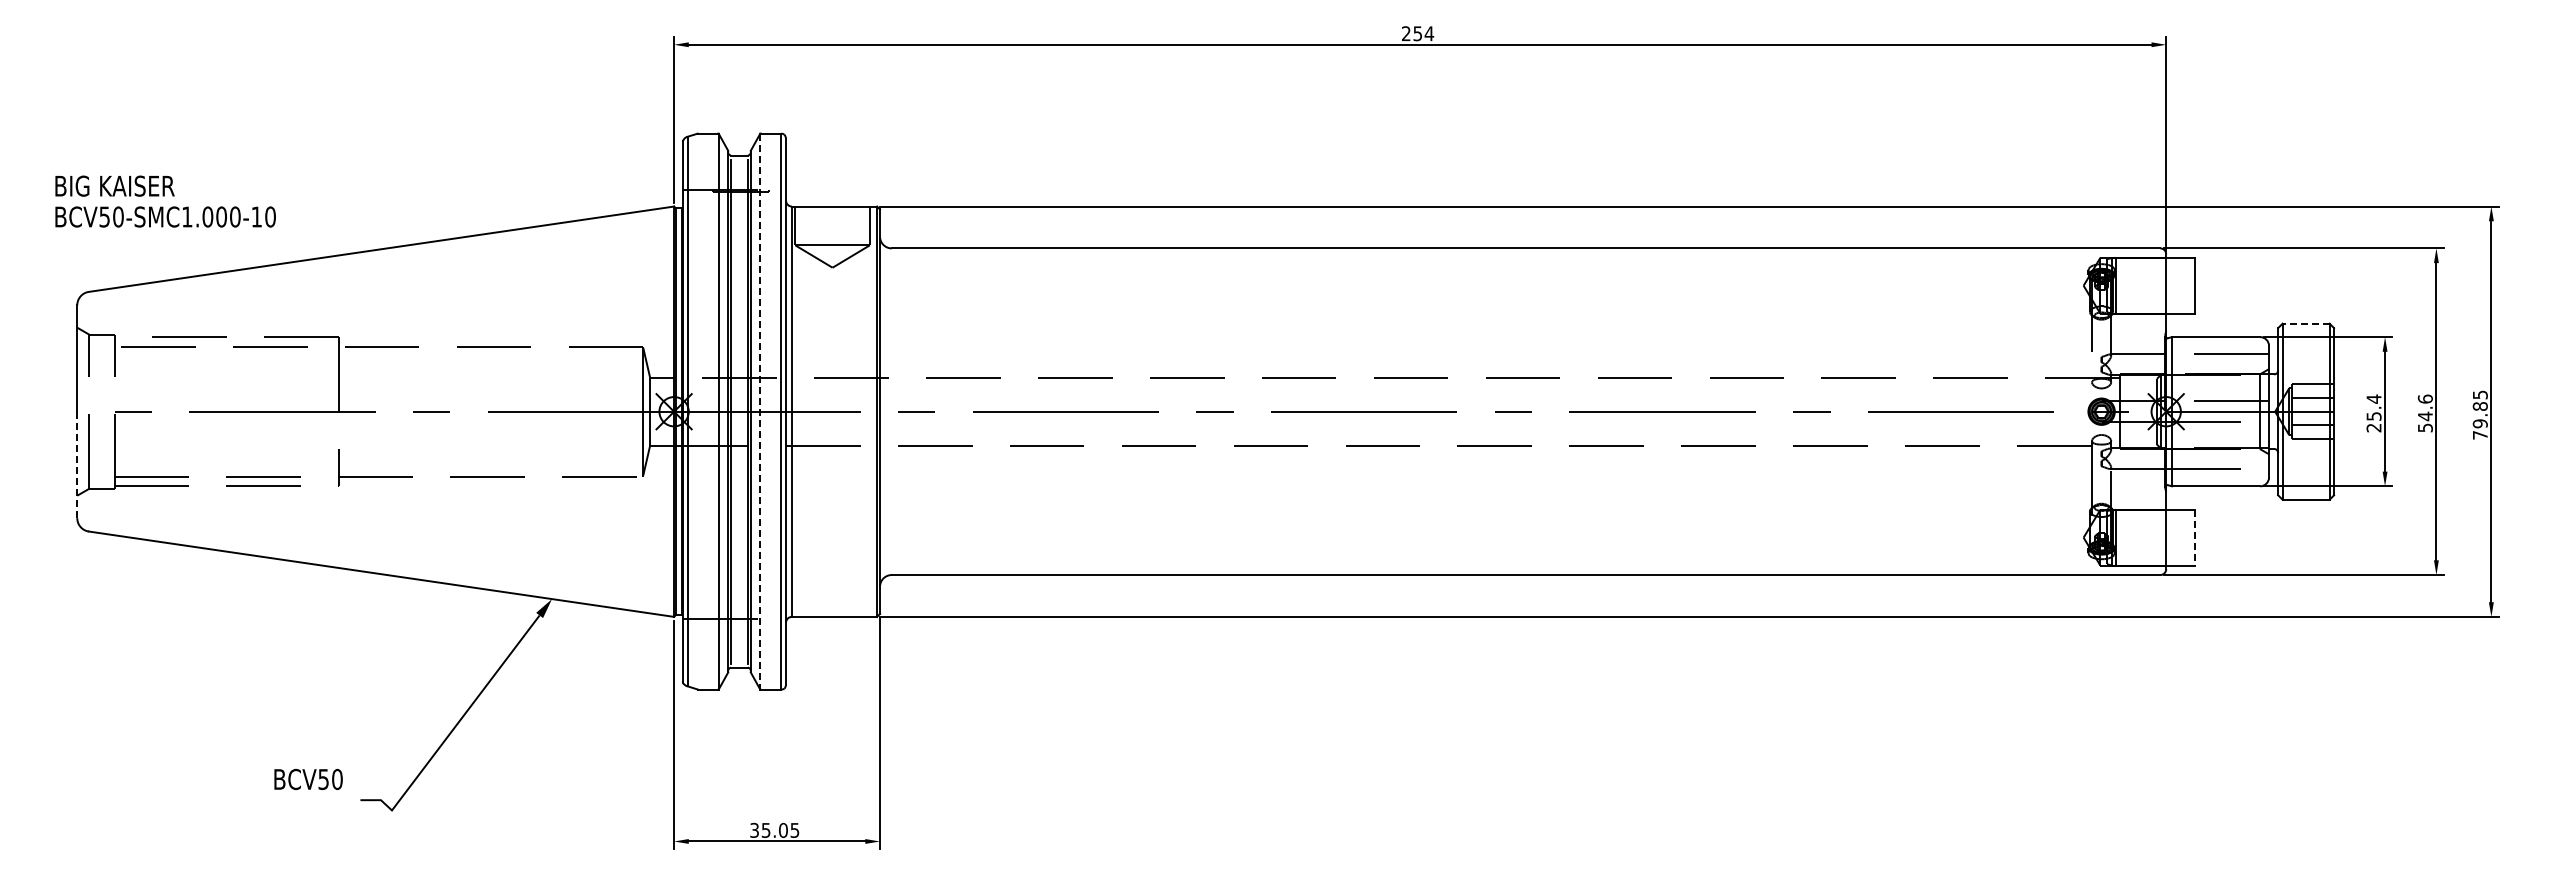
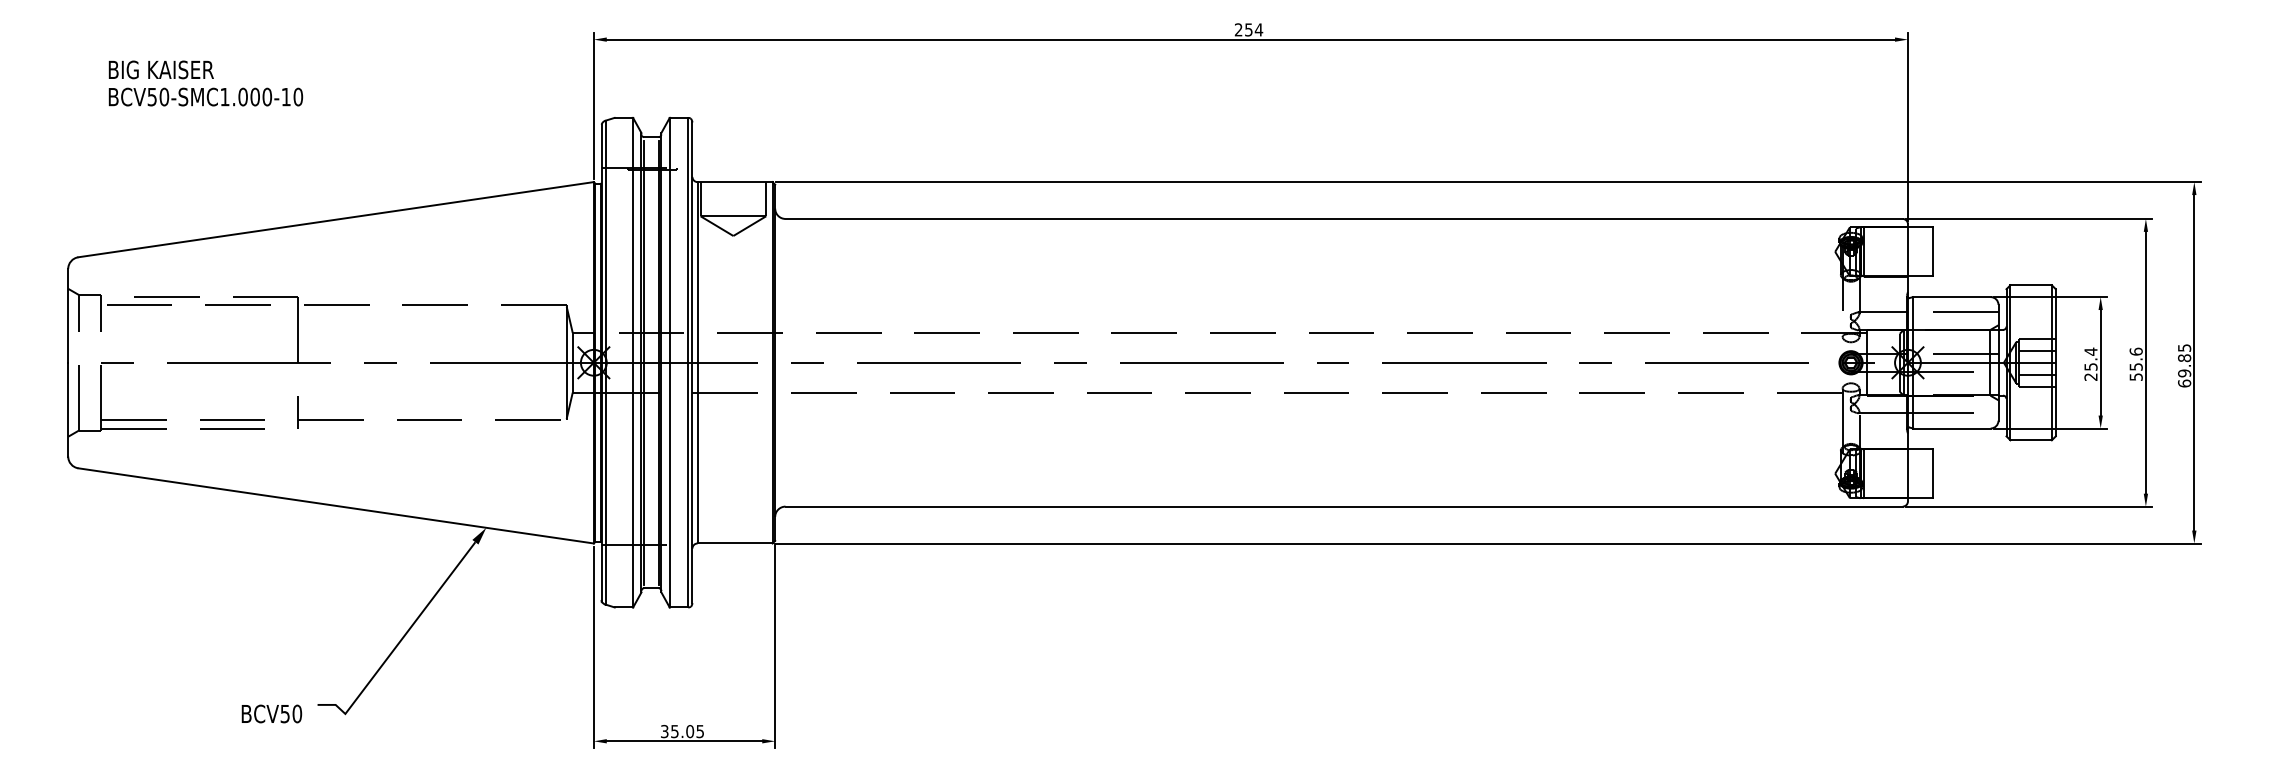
text: (165, 201) -> (205, 83), moved
line: (2306, 323) -> (2031, 285), dashed -> solid
line: (760, 411) -> (669, 362), dashed -> solid
text: (2425, 416) -> (2136, 367), 54.6 -> 55.6
text: (2479, 434) -> (2183, 382), 79.85 -> 69.85
line: (77, 465) -> (68, 410), dashed -> solid
line: (2195, 537) -> (1933, 473), dashed -> solid
text: (308, 779) -> (271, 714), moved

